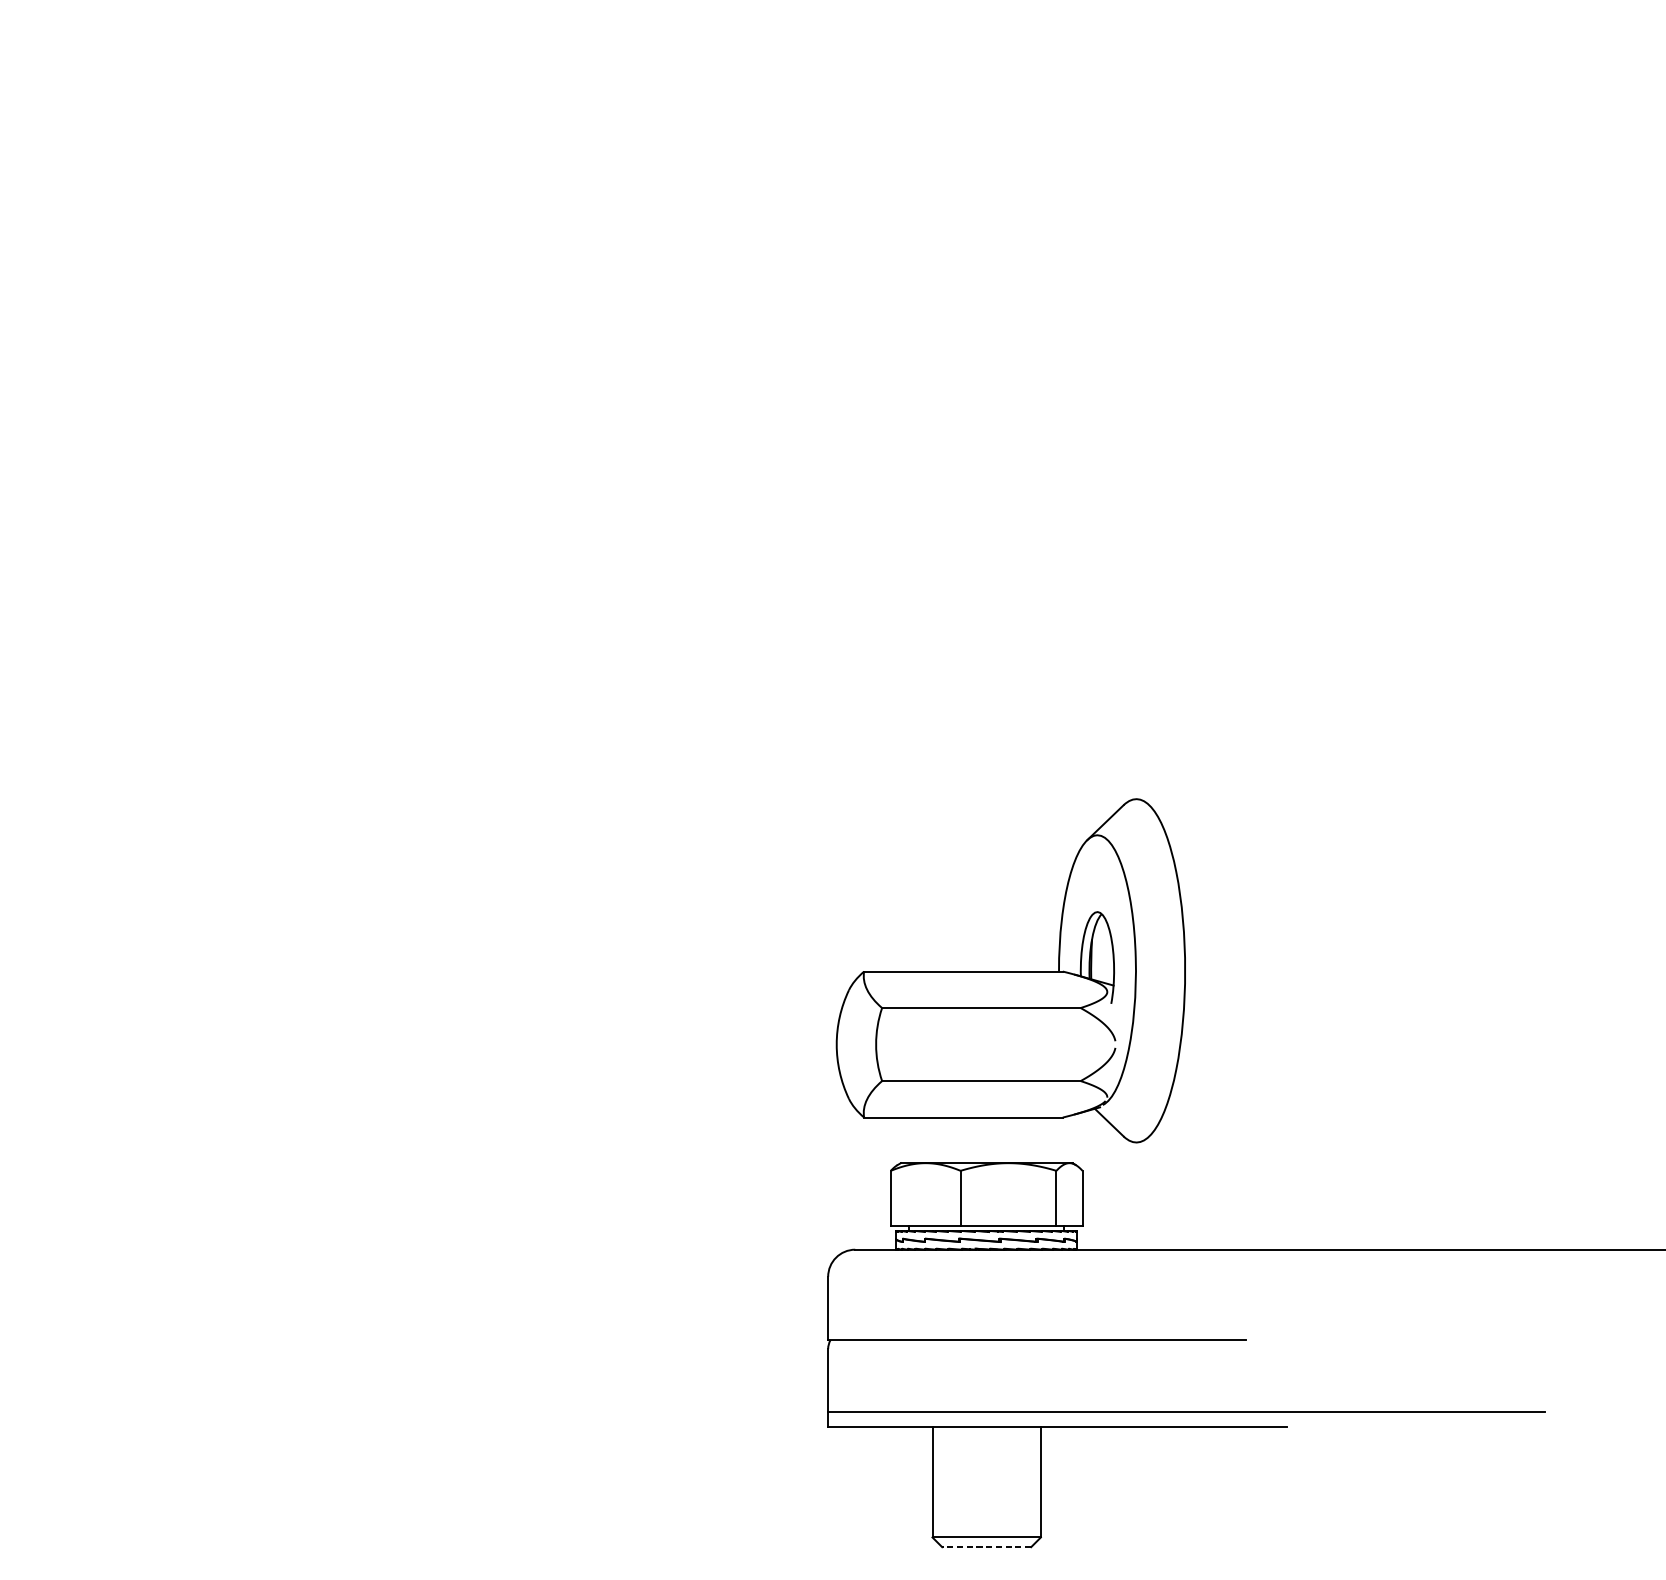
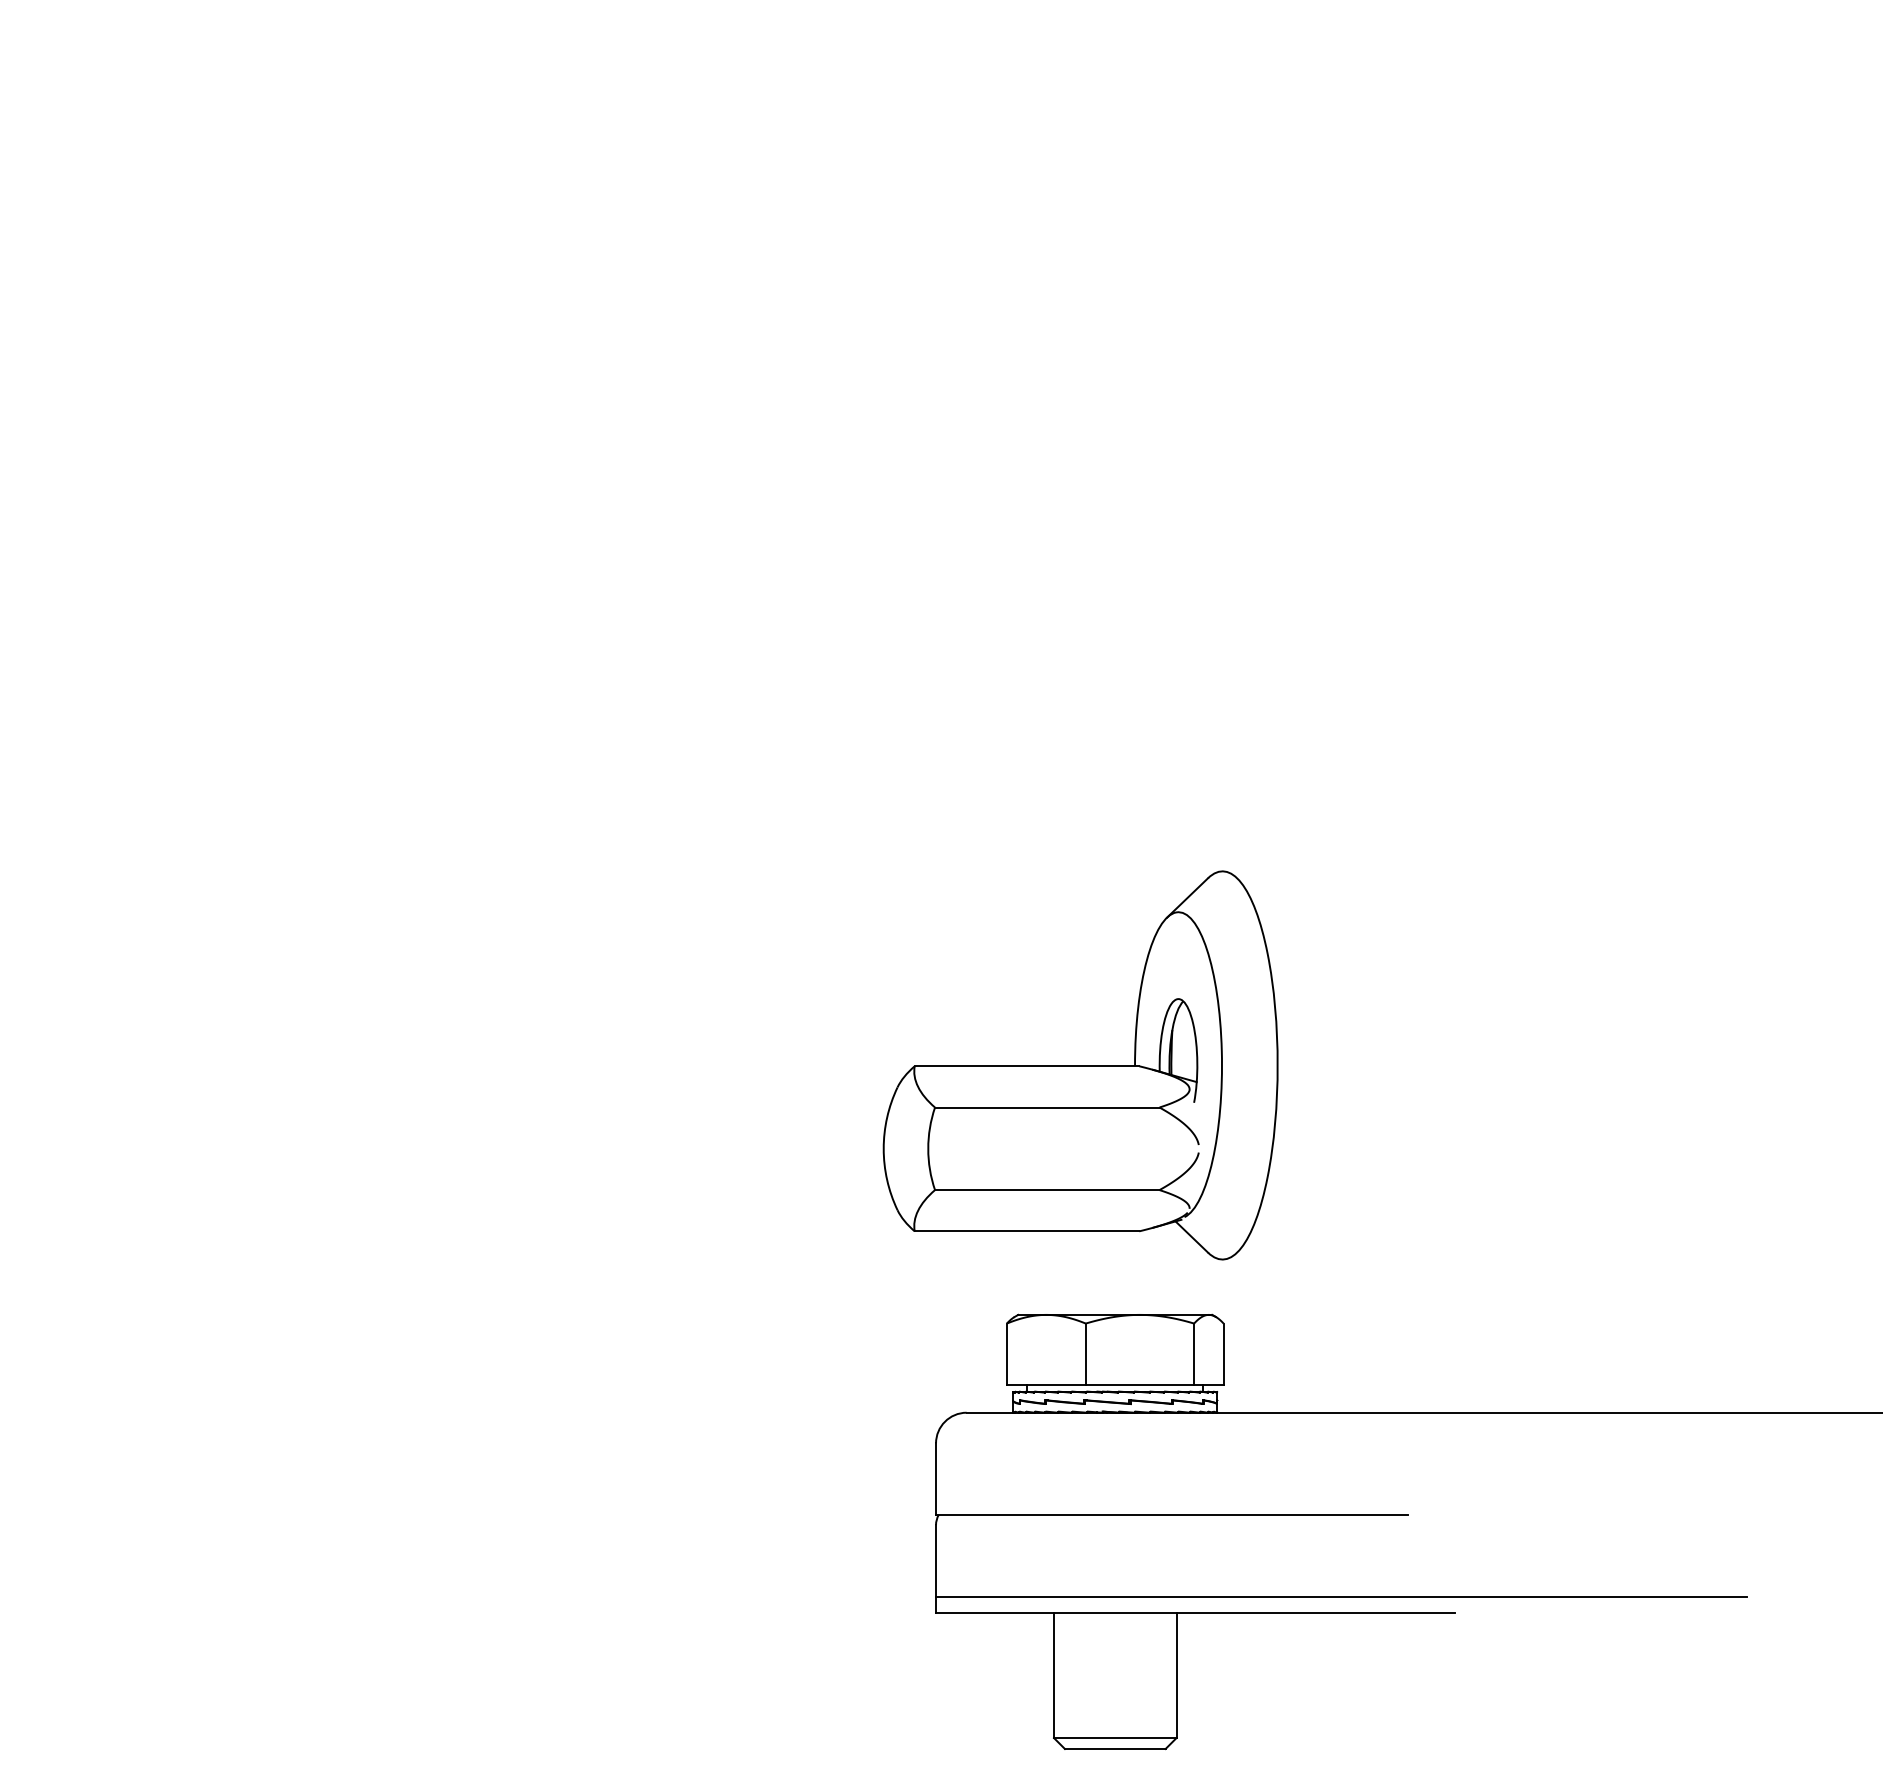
part: (1010, 970) -> (1080, 1065), moved
line: (986, 1547) -> (1114, 1749), dashed -> solid

